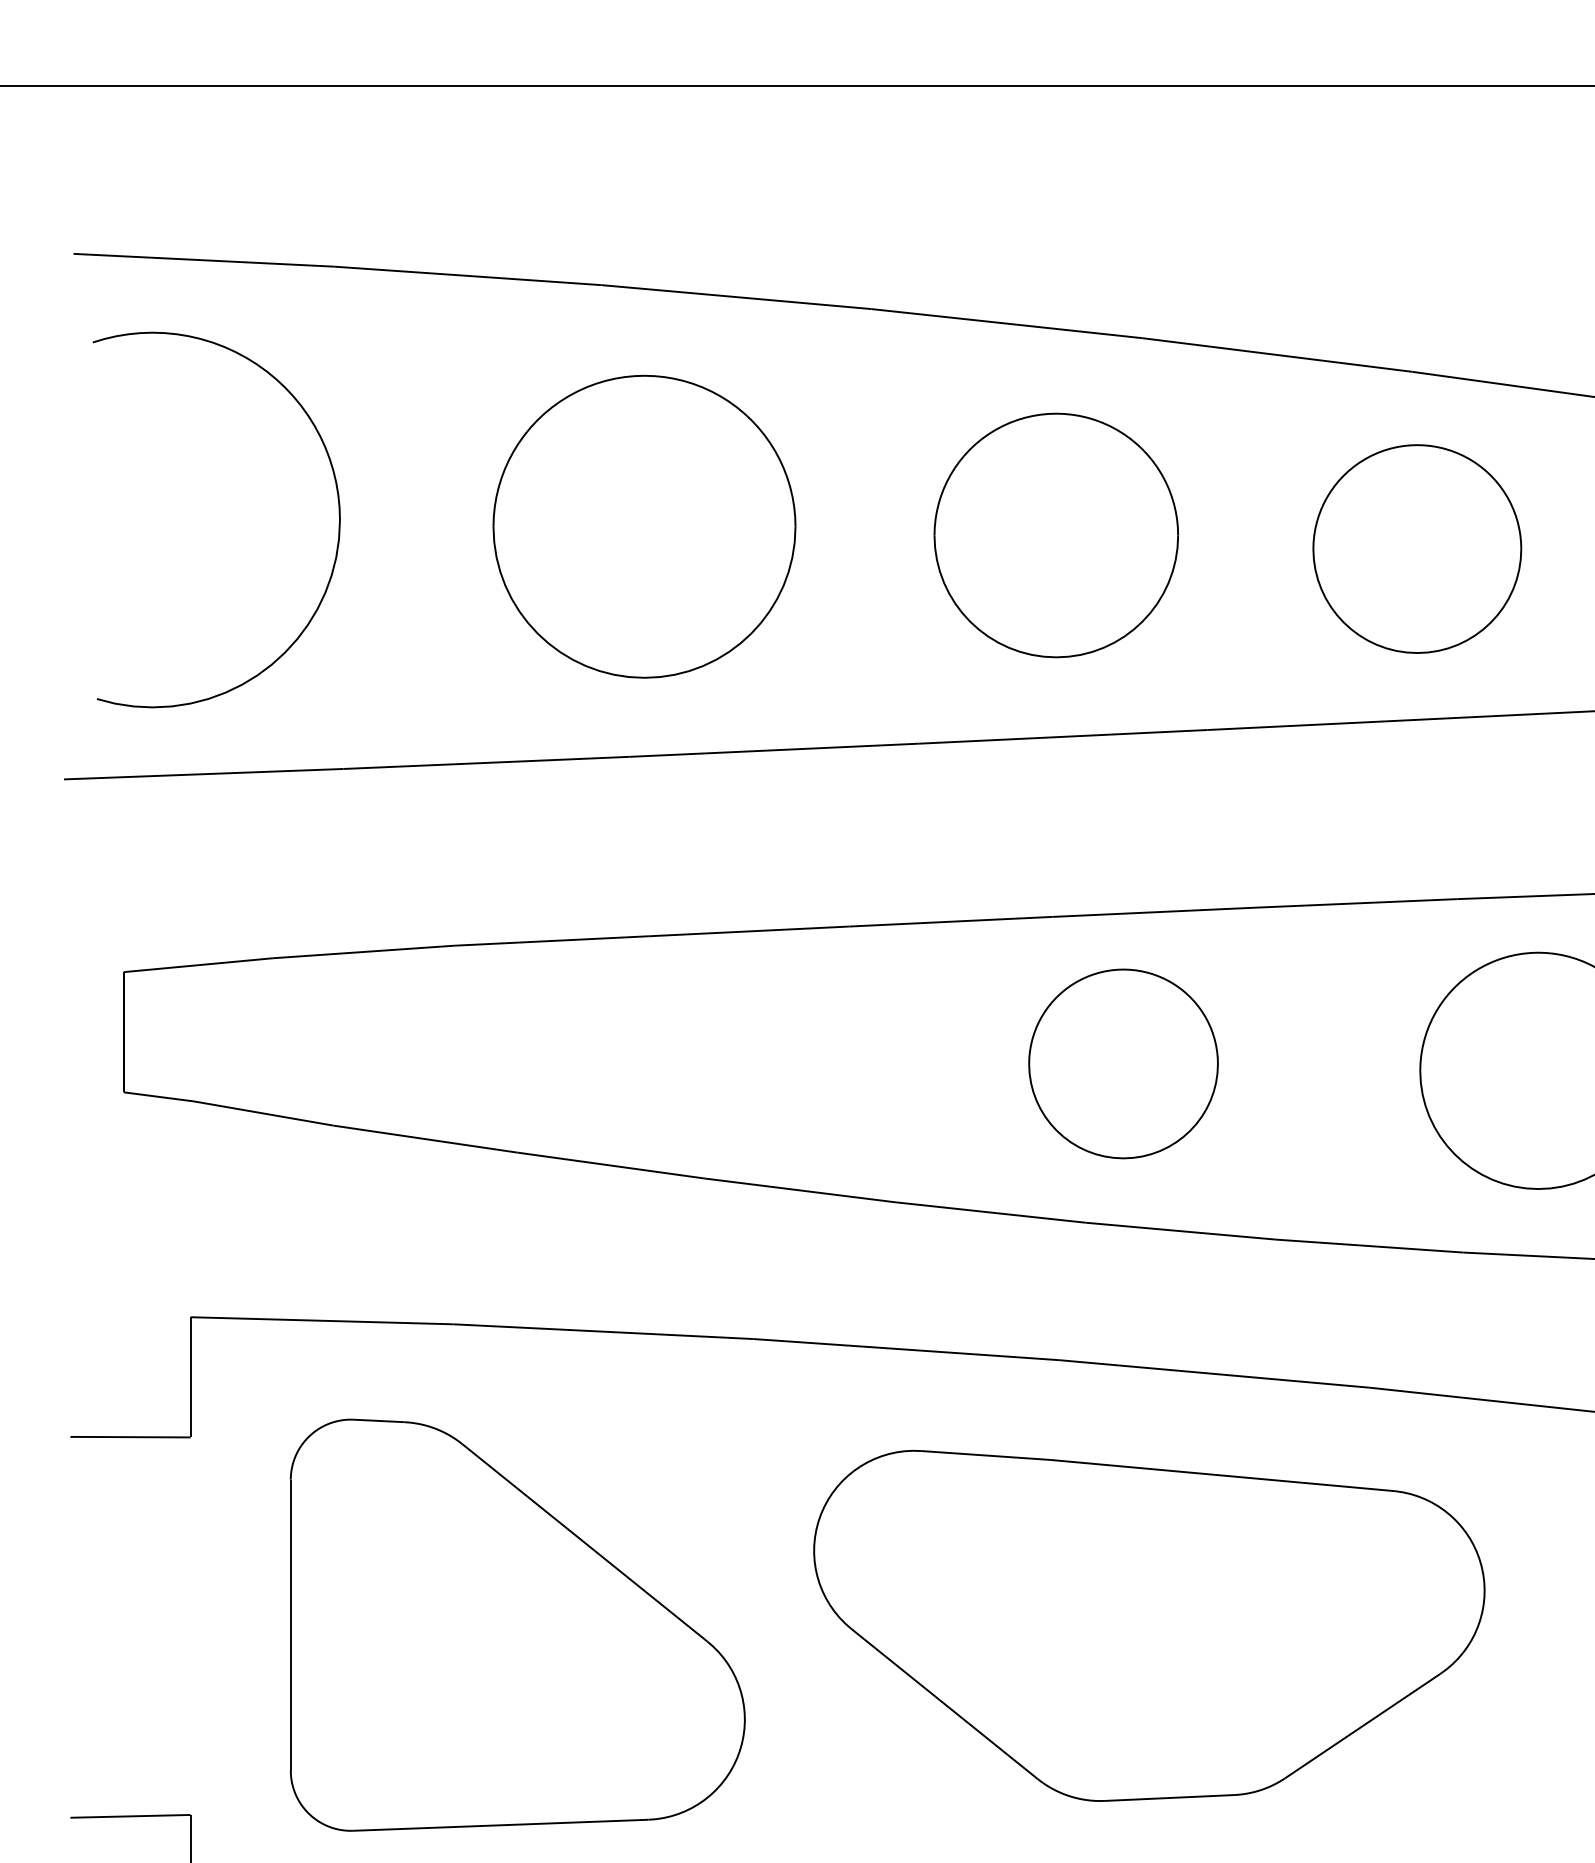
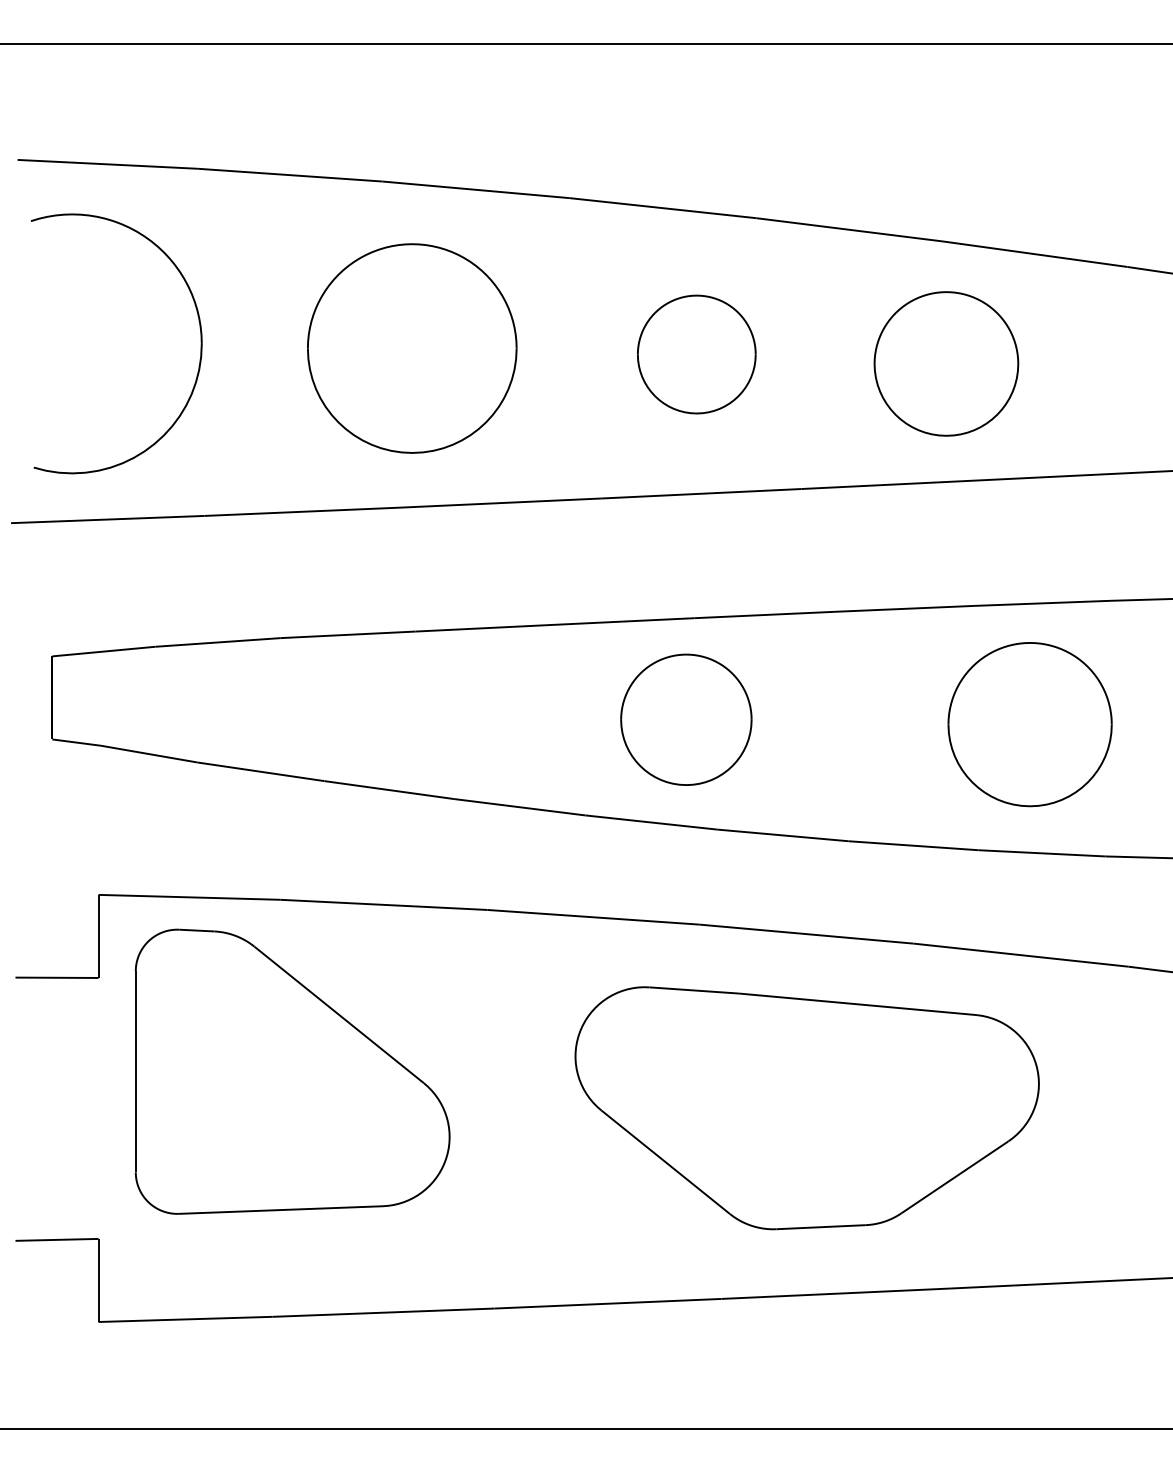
part: (1055, 535) -> (696, 354), size x0.7
part: (1123, 1063) -> (686, 719), moved
part: (517, 1624) -> (292, 1071), moved
part: (1148, 1626) -> (806, 1108), moved

